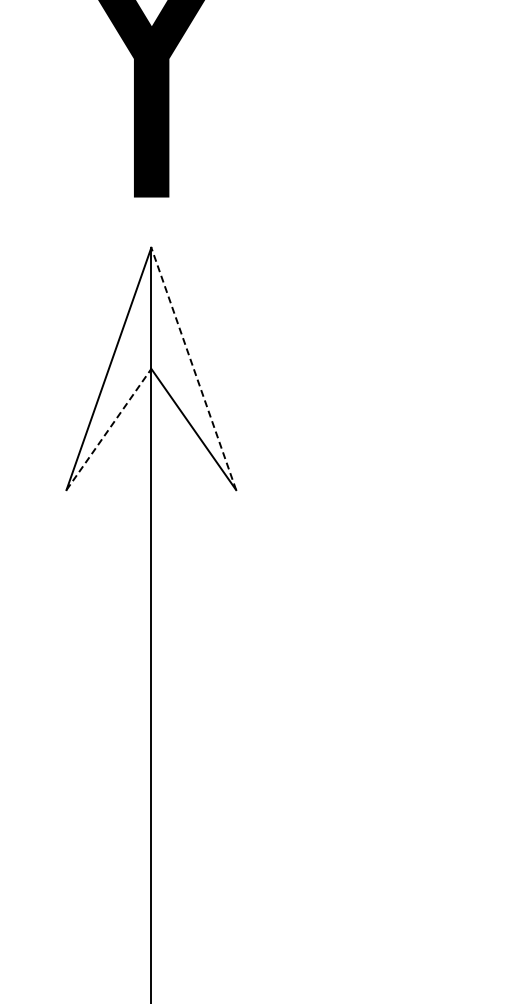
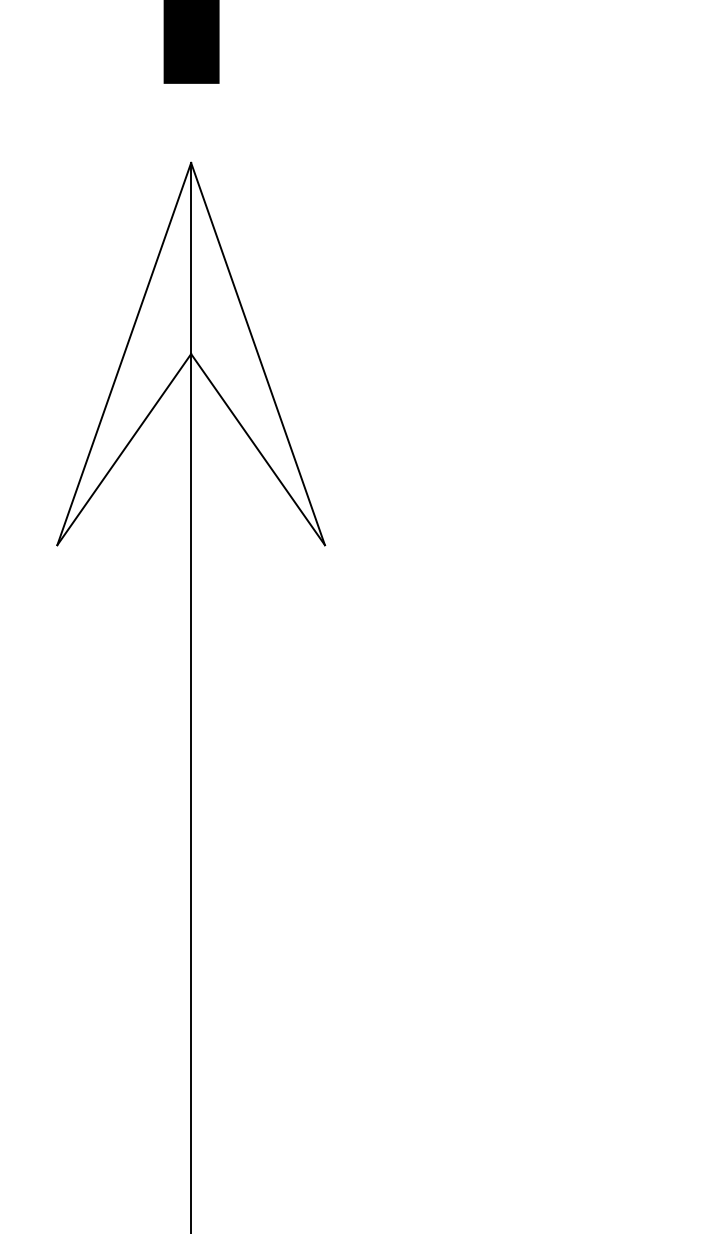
line: (193, 368) -> (257, 353), dashed -> solid
line: (108, 429) -> (123, 449), dashed -> solid

